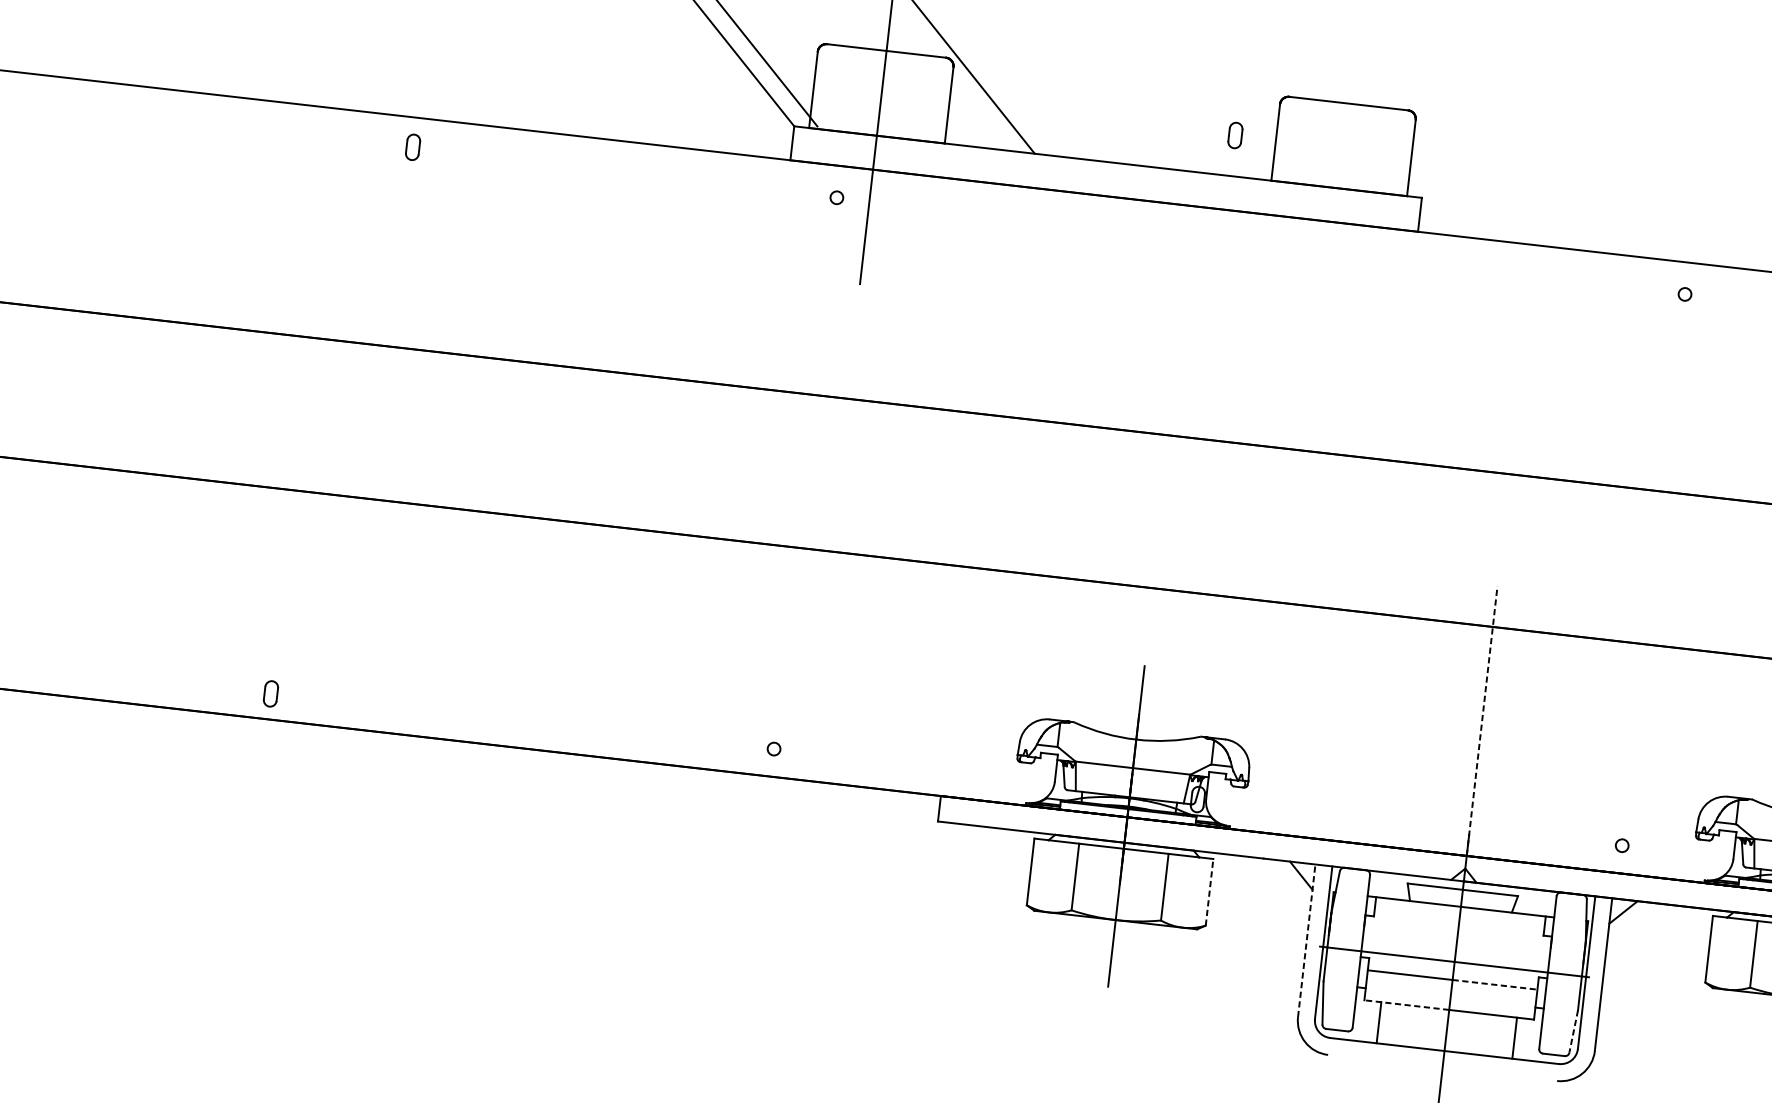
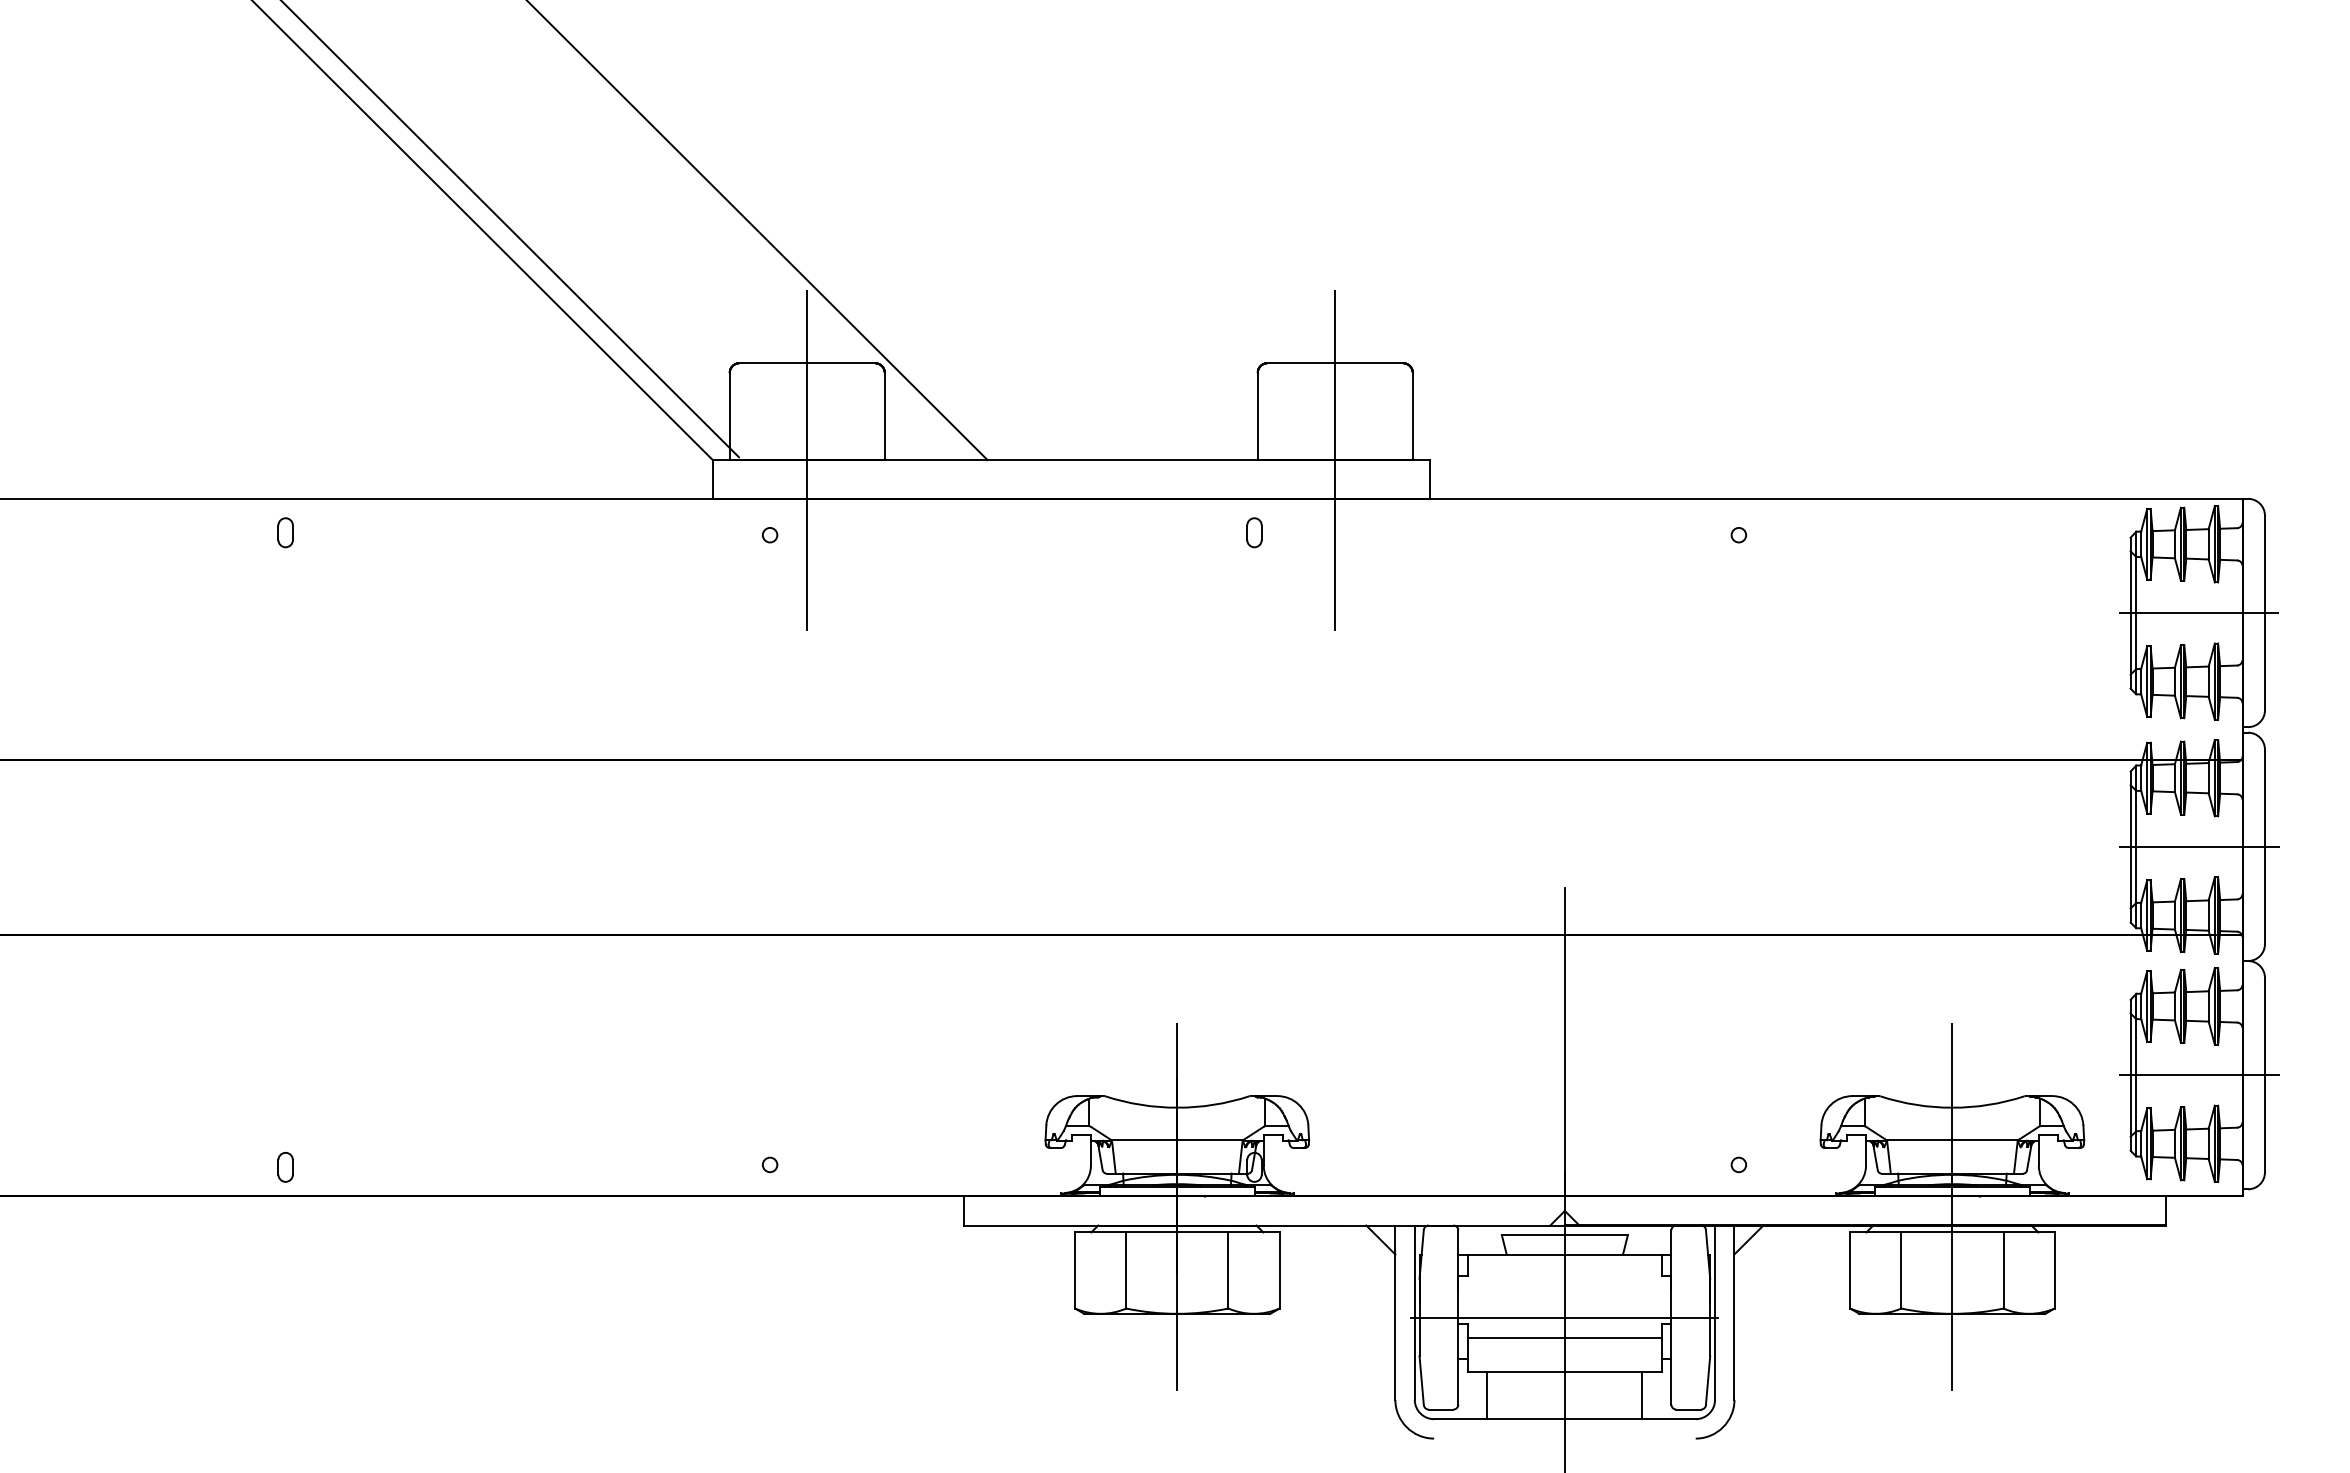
part: (1235, 135) -> (1254, 532), moved
line: (1339, 187) -> (1335, 459), added
part: (270, 694) -> (285, 1167), moved
line: (1481, 720) -> (1564, 1041), dashed -> solid
line: (1209, 892) -> (1279, 1270), dashed -> solid
line: (1306, 940) -> (1395, 1312), dashed -> solid
line: (1495, 985) -> (1613, 1338), dashed -> solid
line: (1405, 1005) -> (1515, 1372), dashed -> solid
line: (1574, 1032) -> (1708, 1381), dashed -> solid

